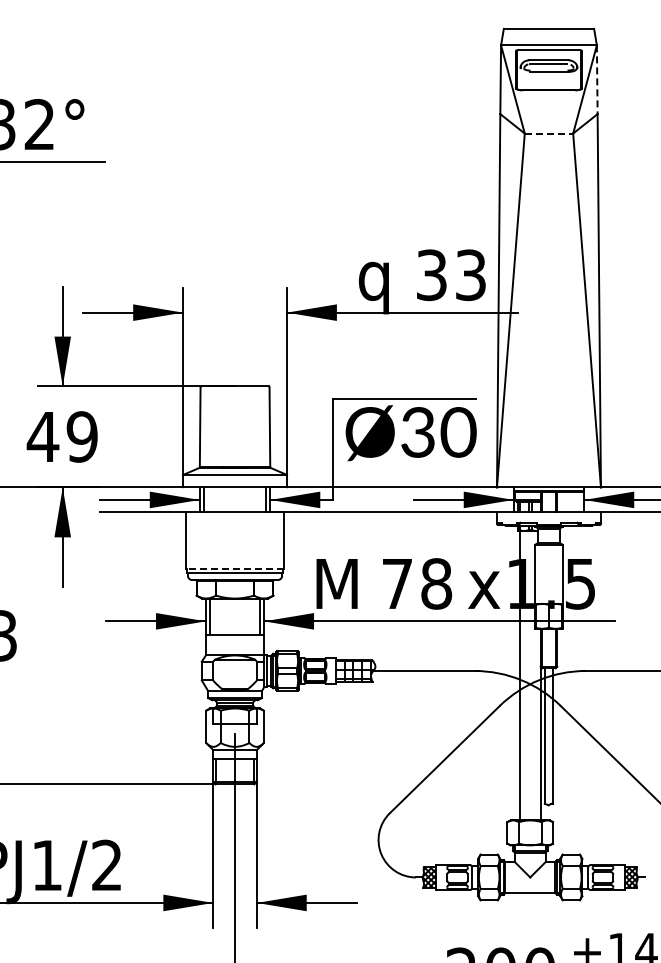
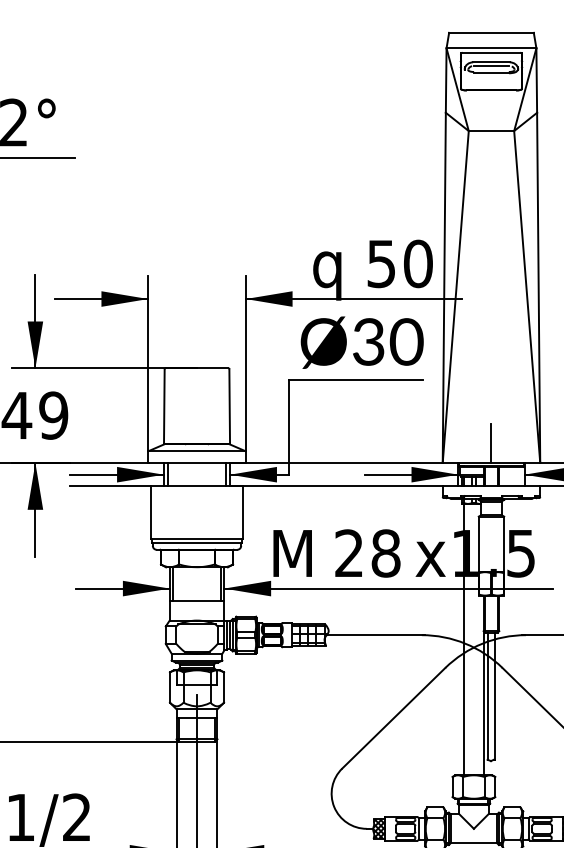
line: (597, 80) -> (536, 81), dashed -> solid
line: (549, 133) -> (491, 130), dashed -> solid
text: (451, 275) -> (400, 264), 33 -> 50
text: (410, 433) -> (361, 342), moved
line: (548, 466) -> (491, 443), added
line: (235, 568) -> (197, 539), dashed -> solid
text: (396, 583) -> (348, 553), 78 -> 28

